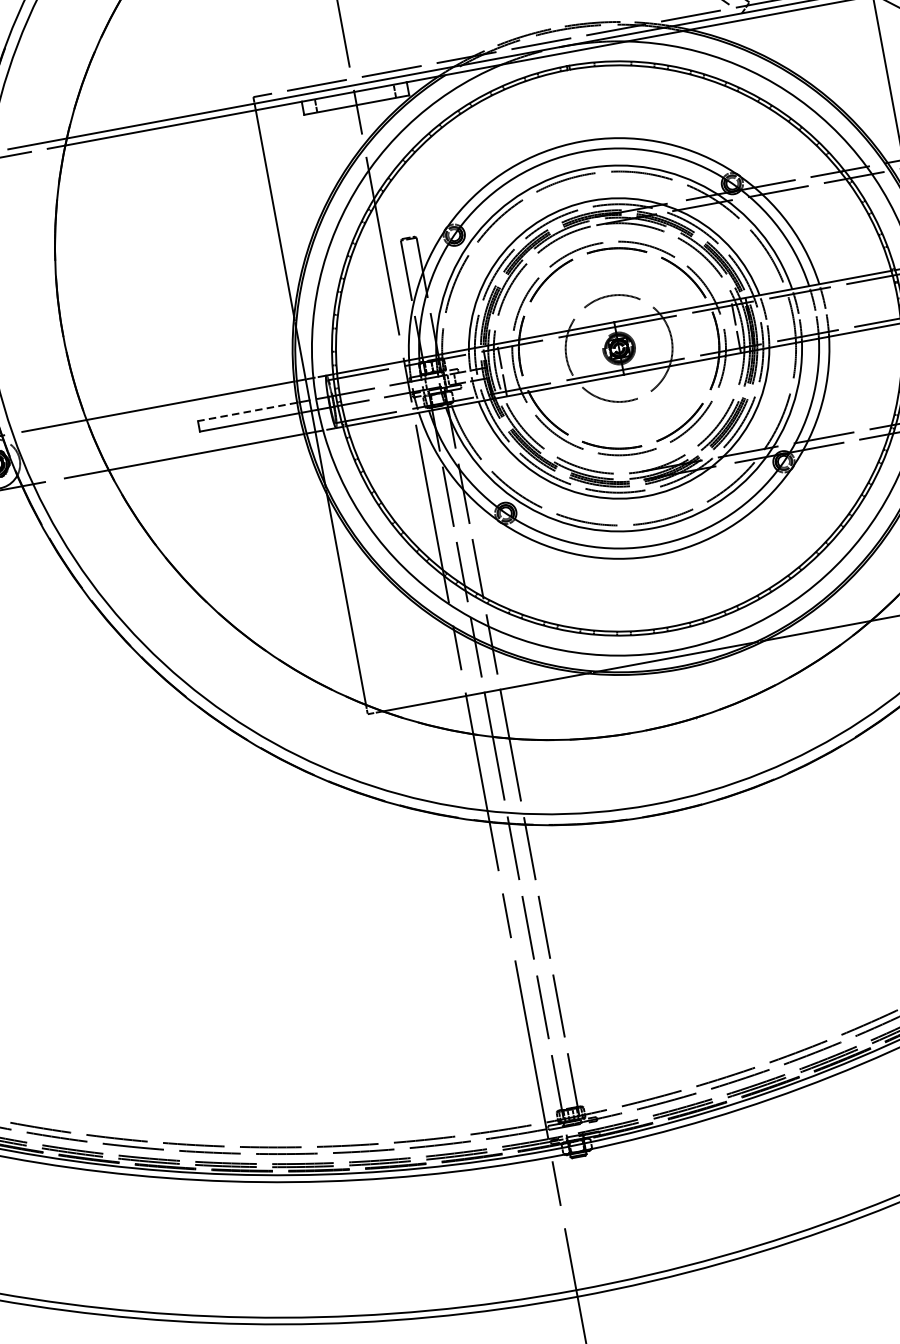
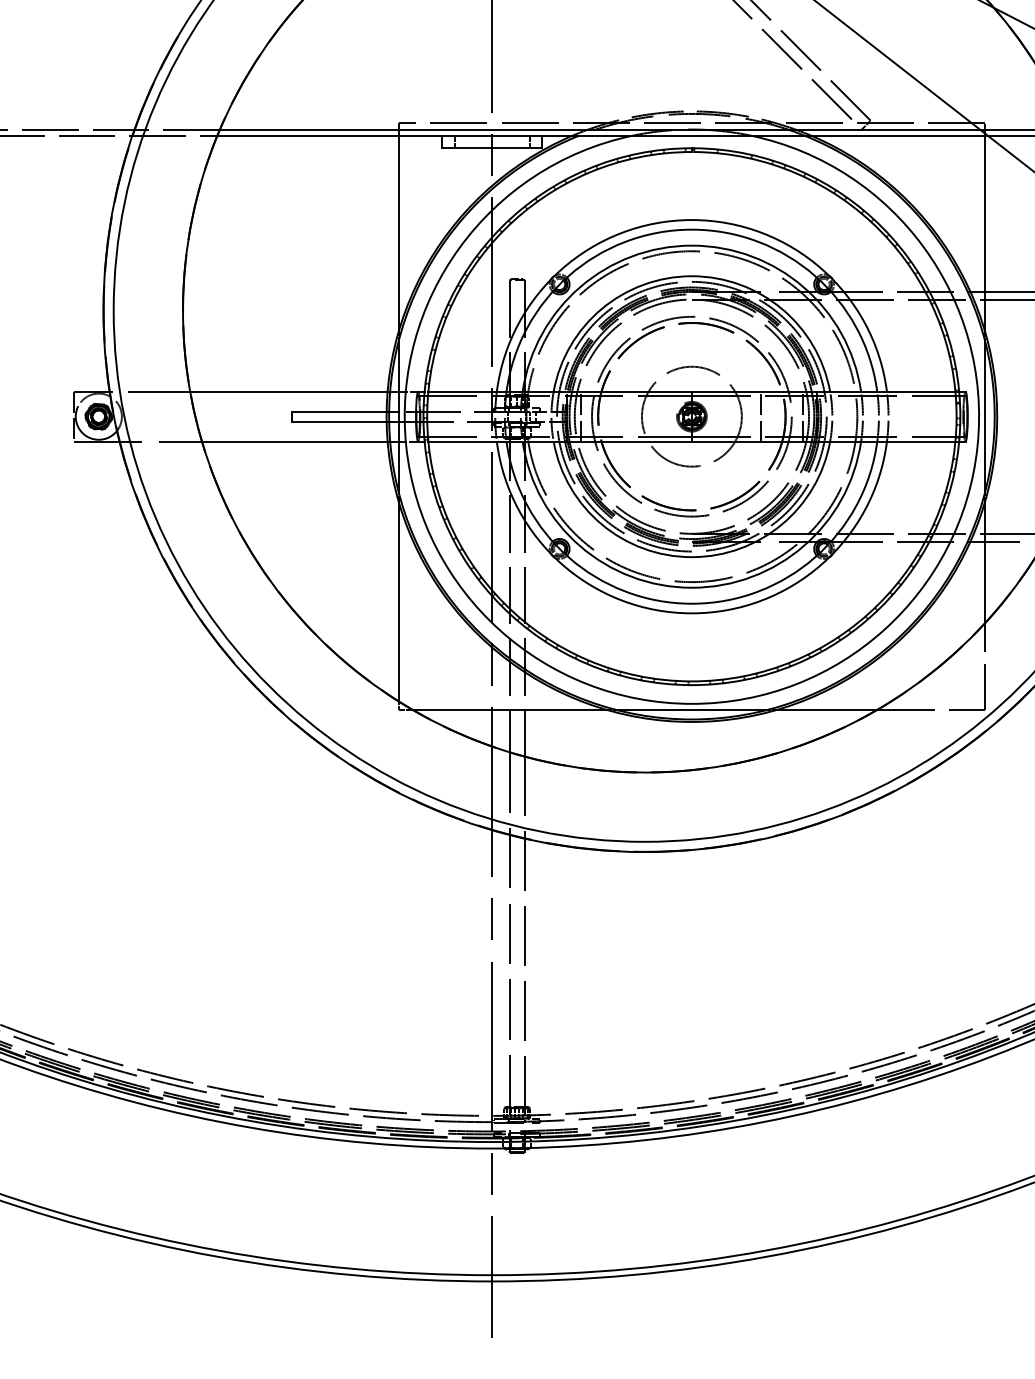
line: (691, 334) -> (760, 416), added
line: (247, 411) -> (339, 411), dashed -> solid

